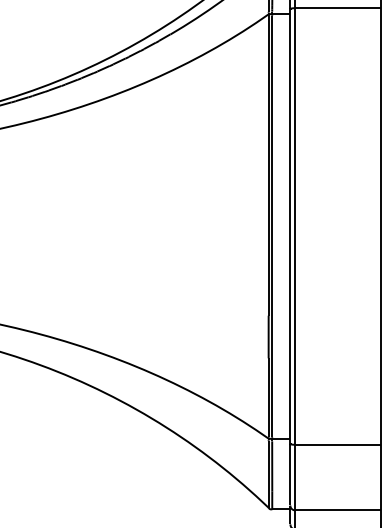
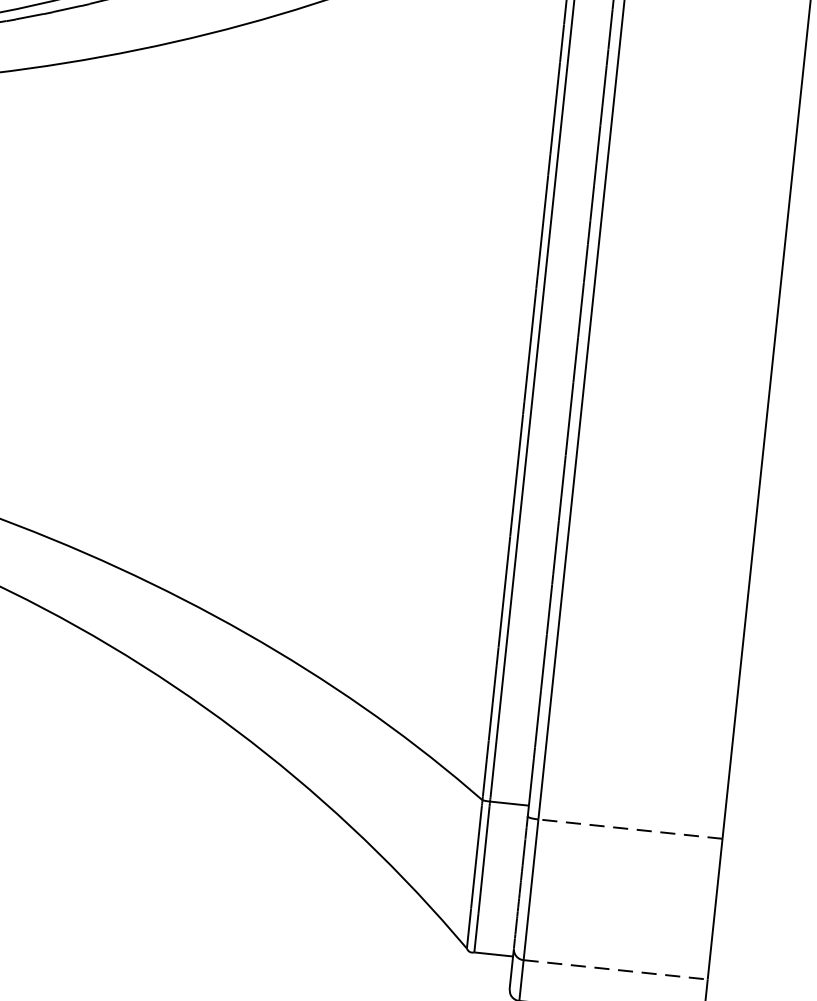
line: (338, 444) -> (631, 828), solid -> dashed
line: (338, 510) -> (616, 970), solid -> dashed

